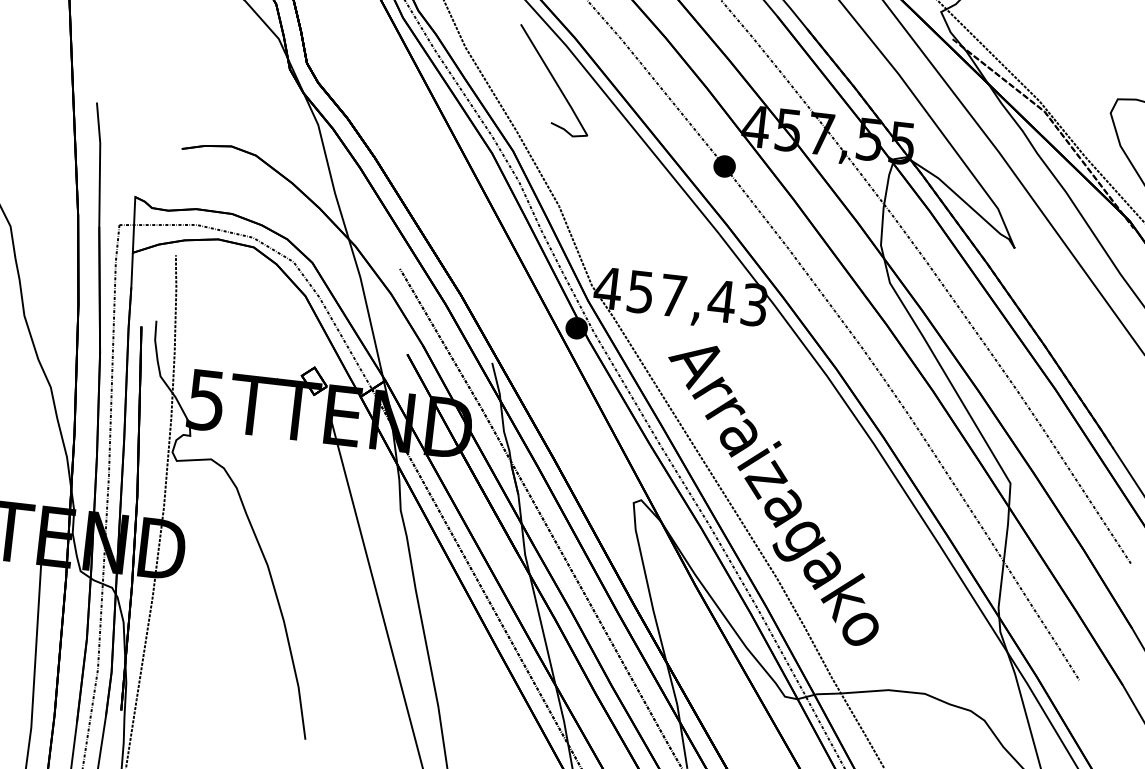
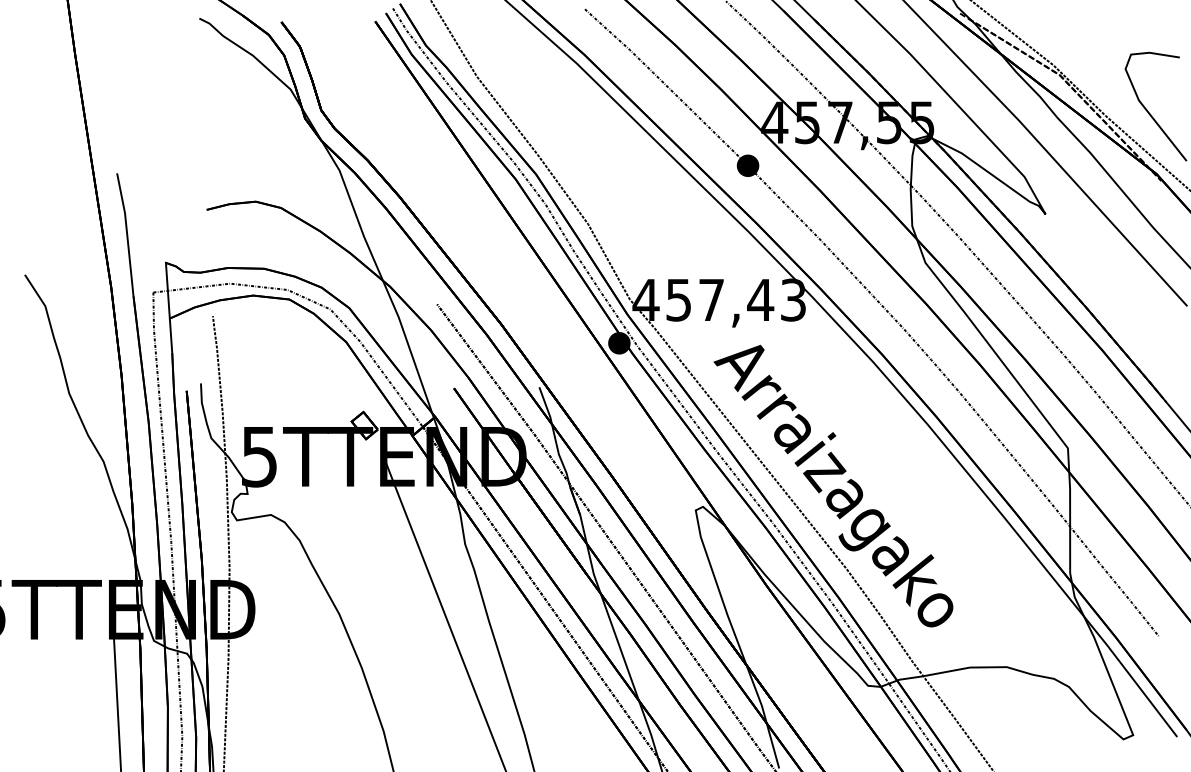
curve: (553, 80) -> (568, 99), removed

